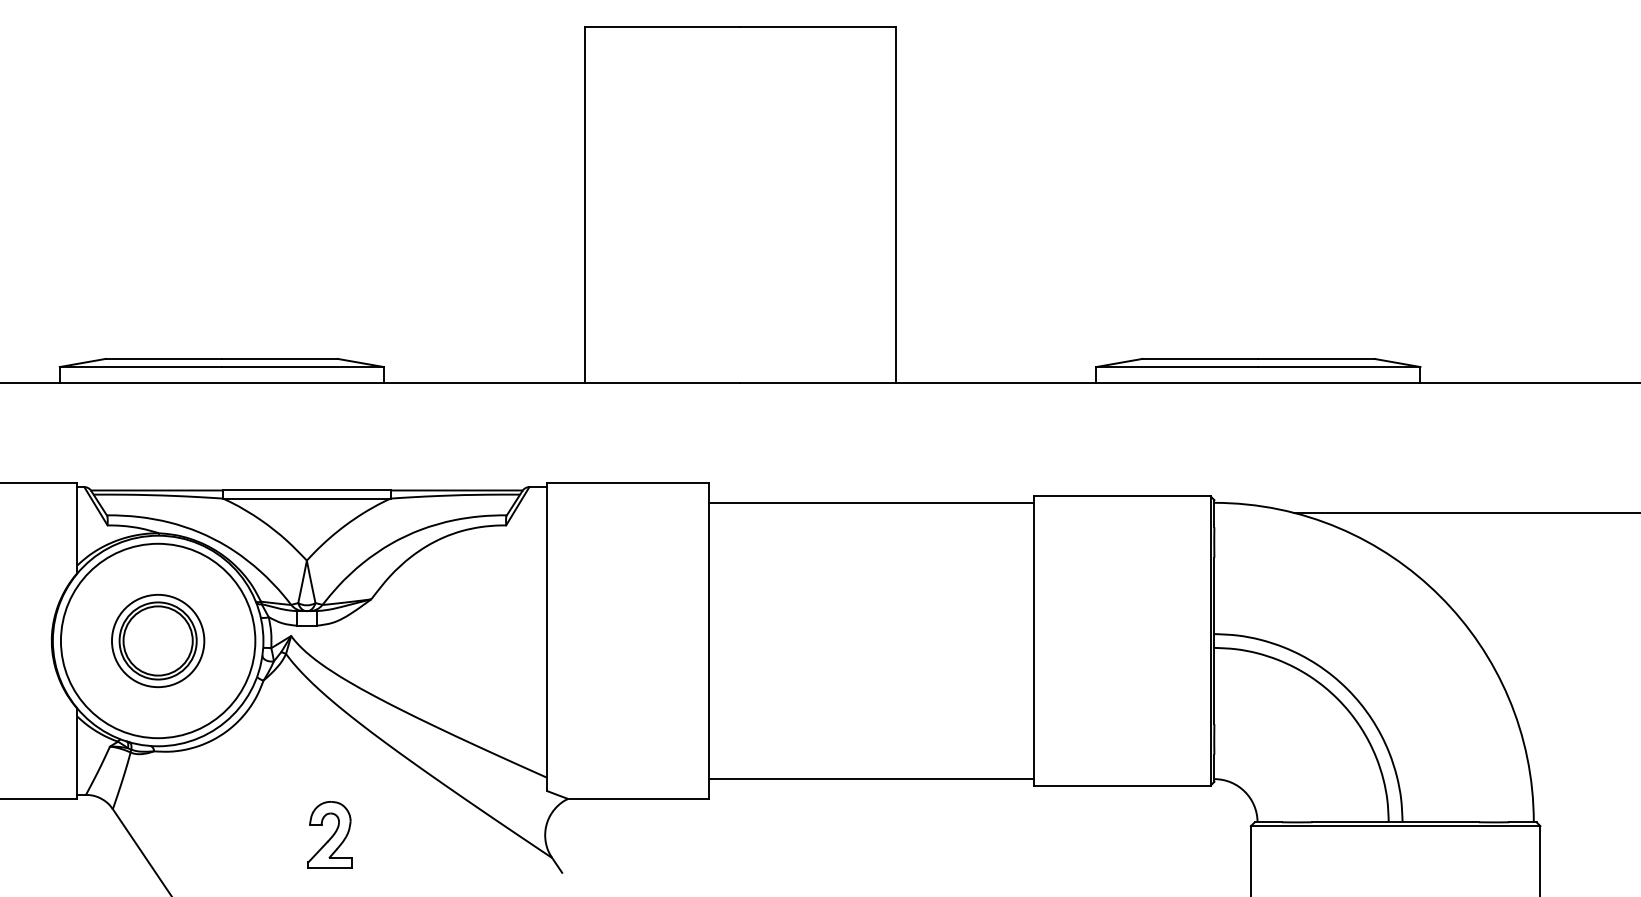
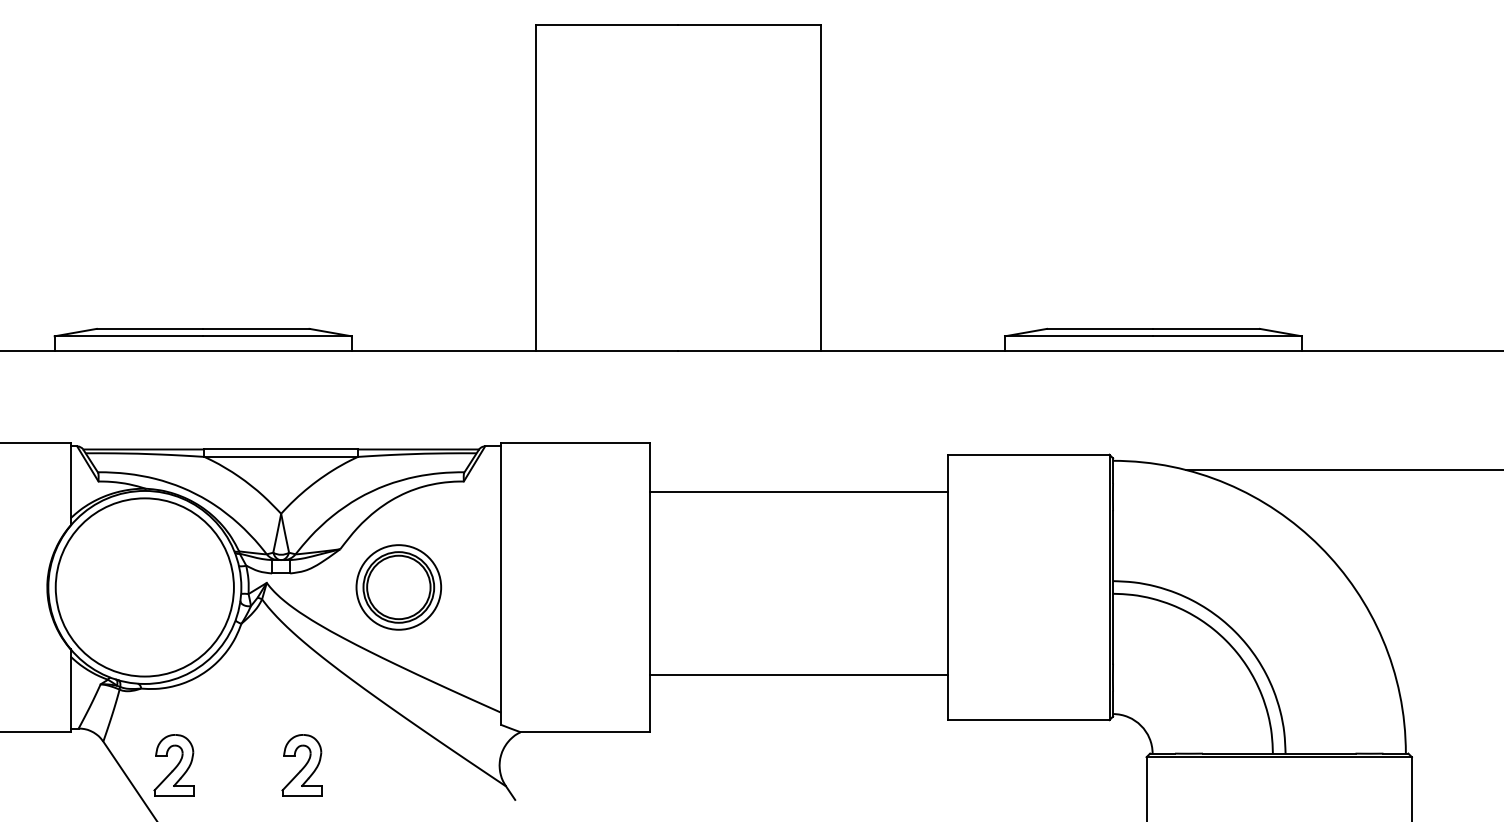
line: (871, 503) -> (798, 492), moved
part: (157, 641) -> (398, 587), moved
line: (871, 778) -> (798, 674), moved
part: (189, 835) -> (173, 765), added

